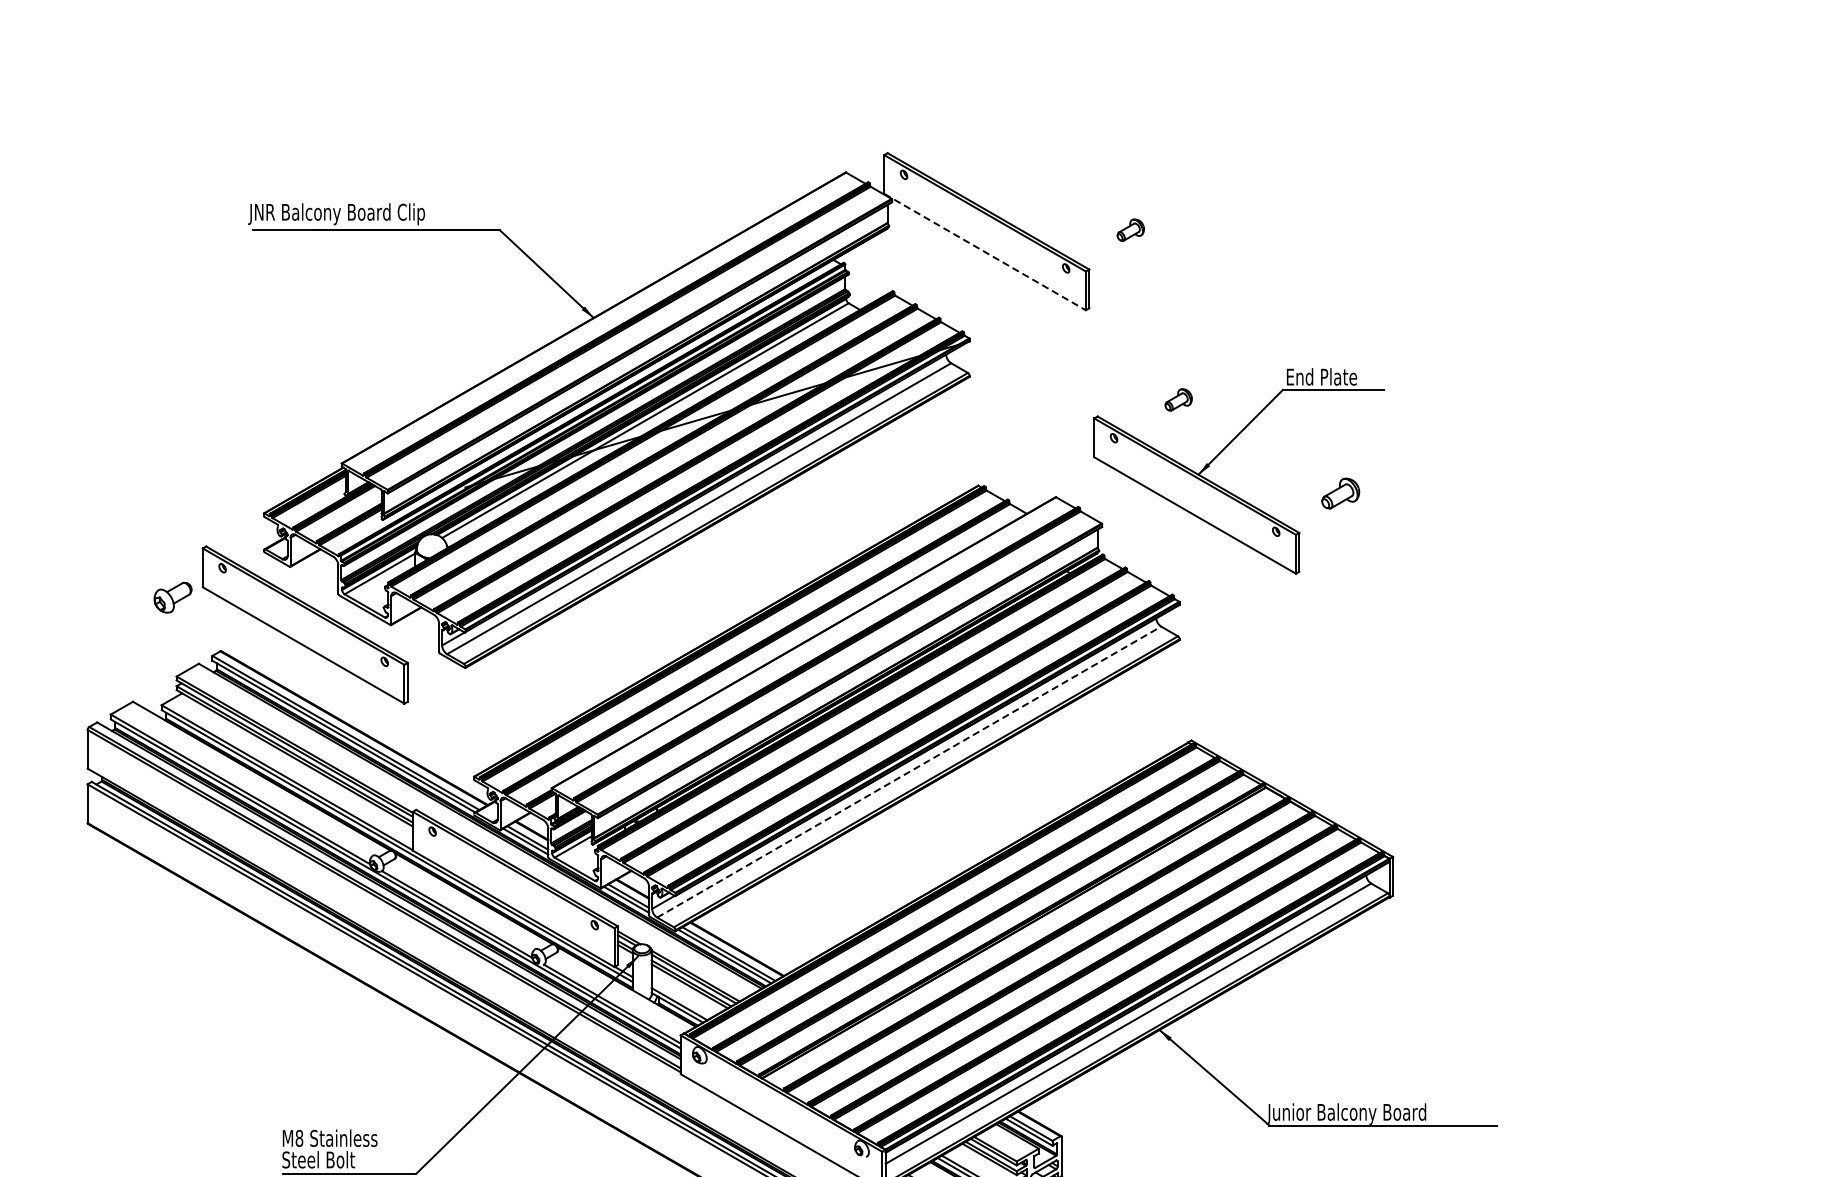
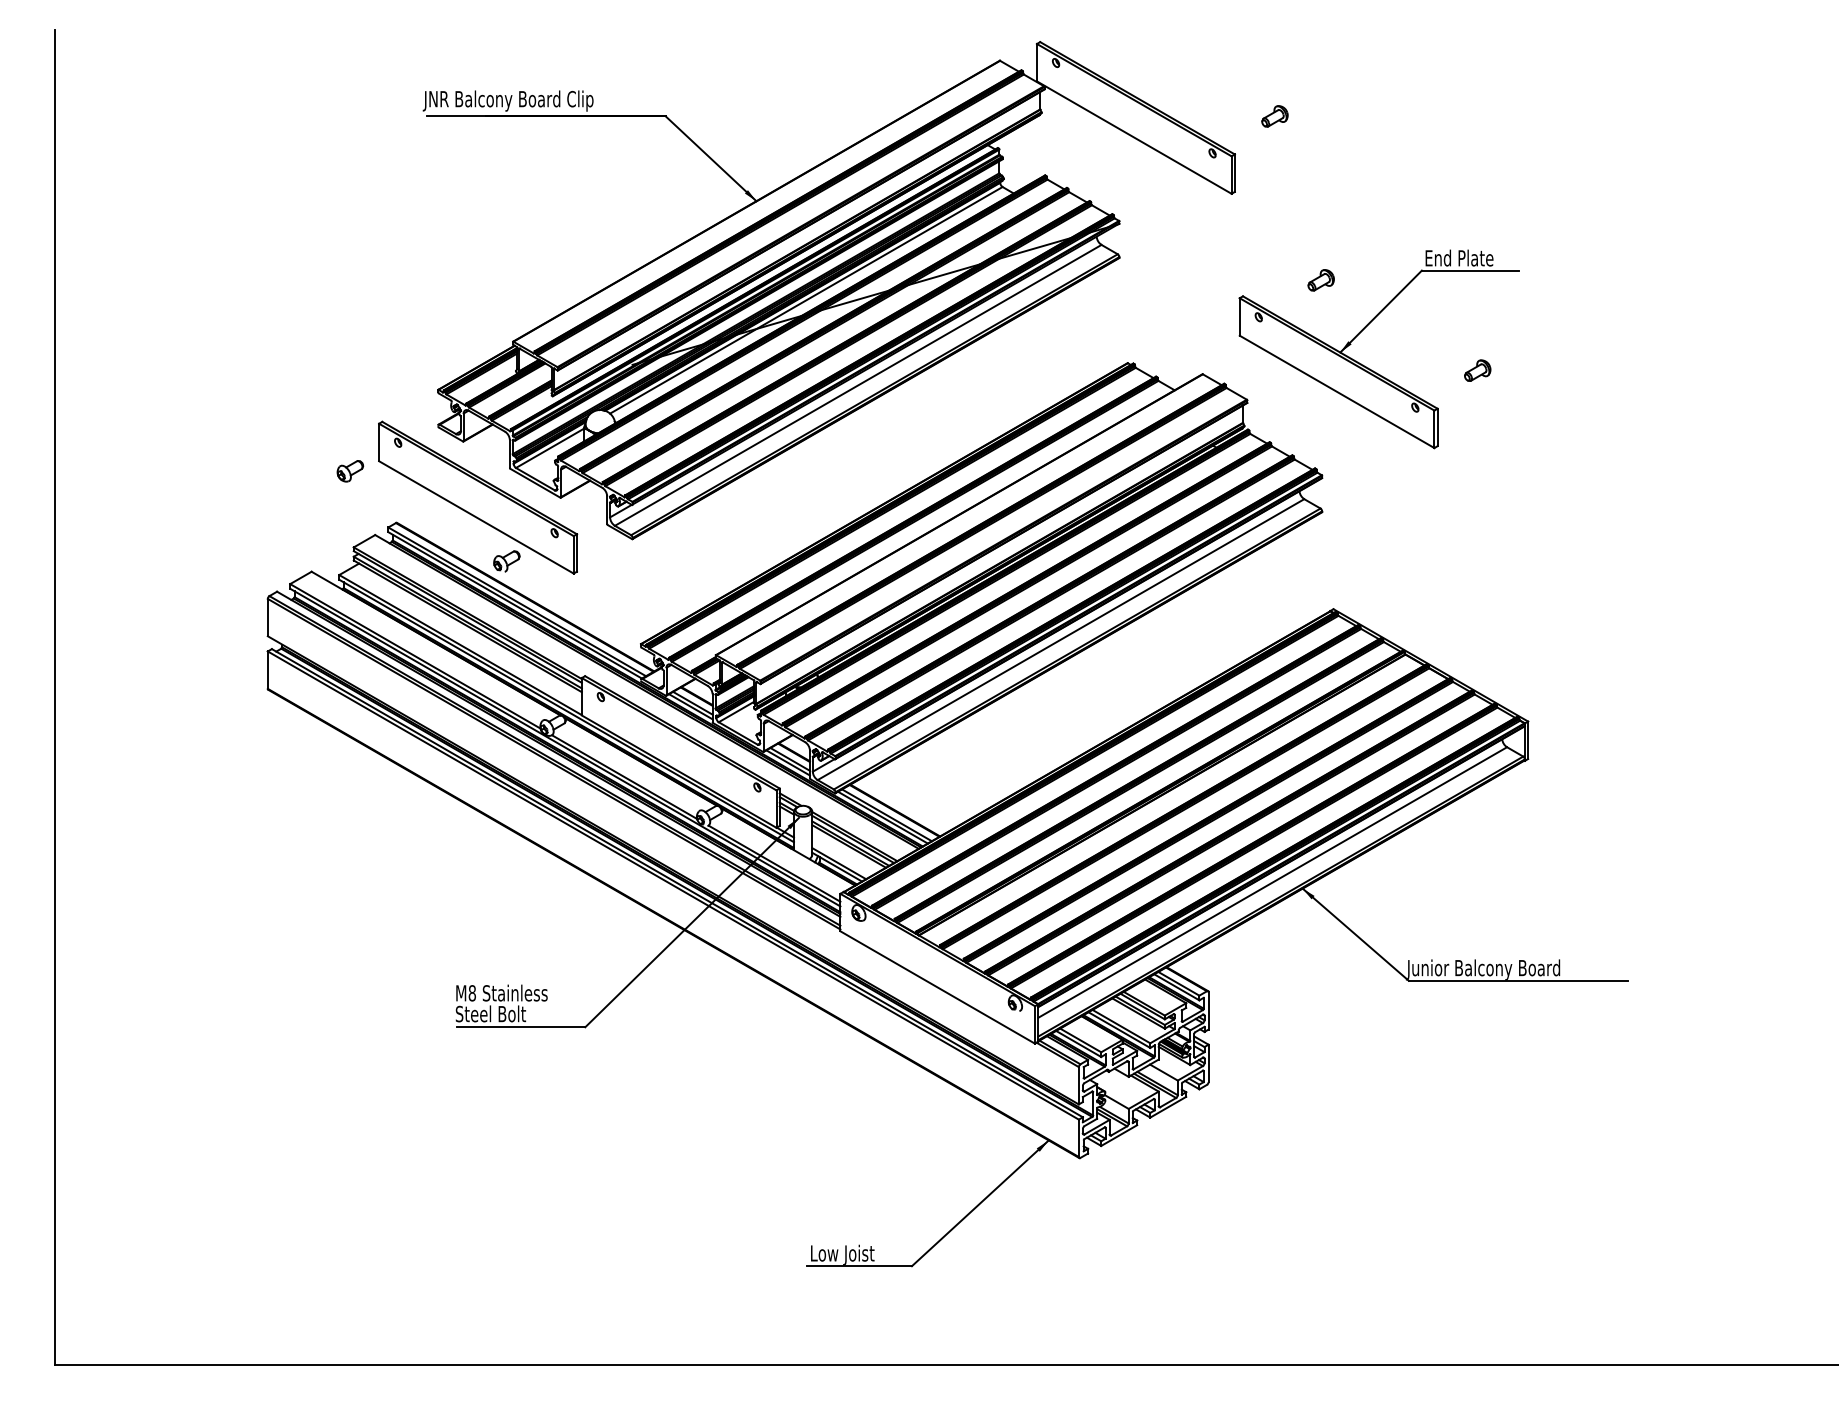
line: (985, 251) -> (1134, 137), dashed -> solid
part: (1340, 493) -> (1477, 370), size x0.71
part: (173, 597) -> (350, 471), size x0.71
part: (334, 691) -> (506, 561), added
line: (909, 771) -> (1061, 639), dashed -> solid

